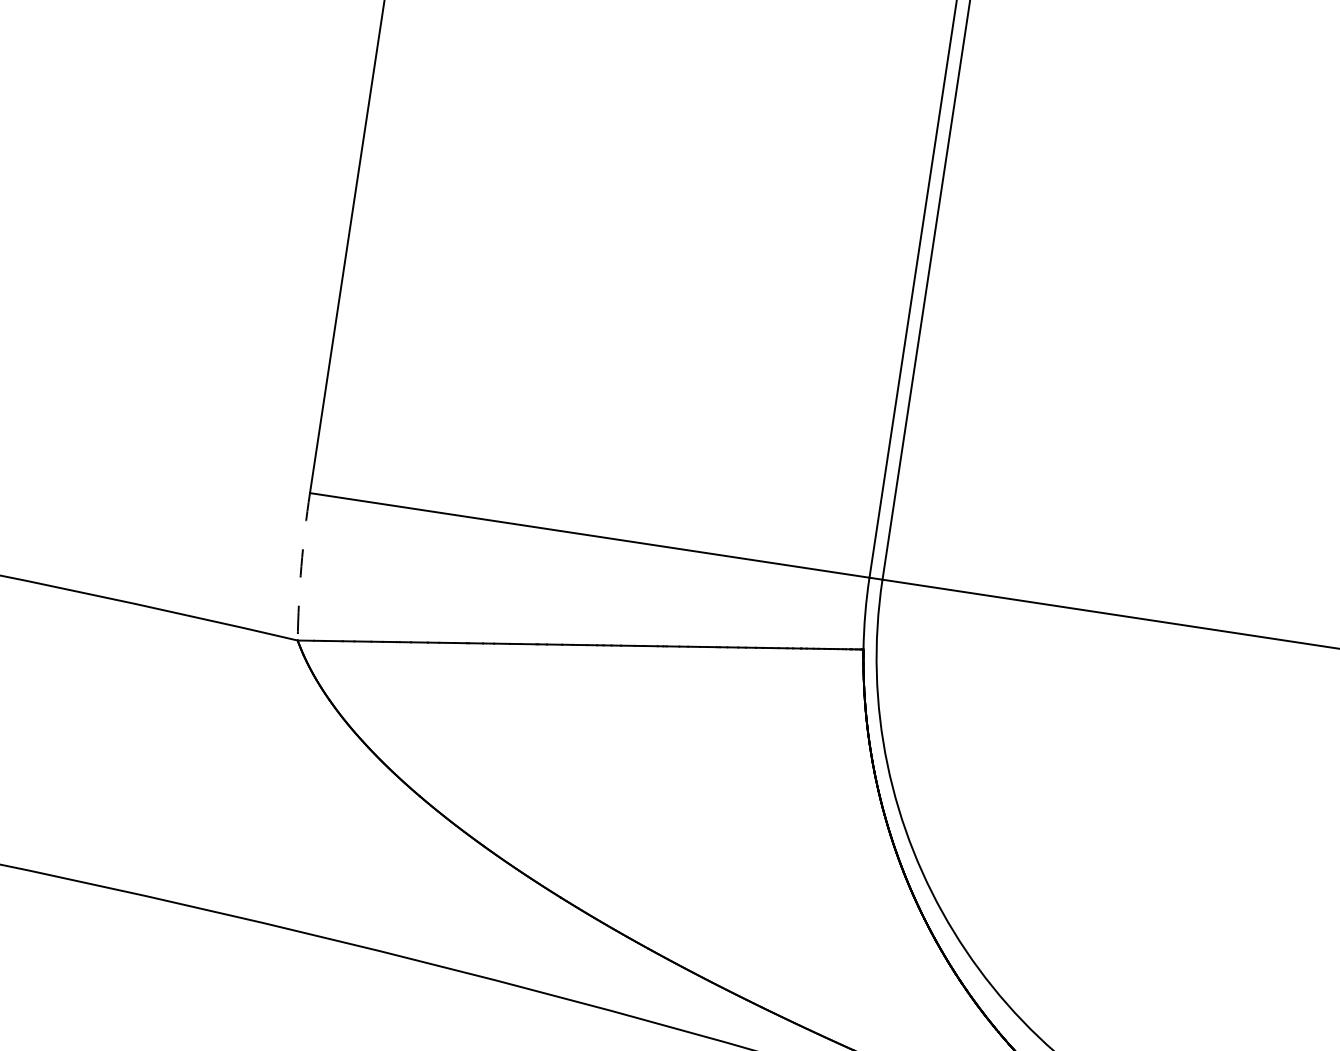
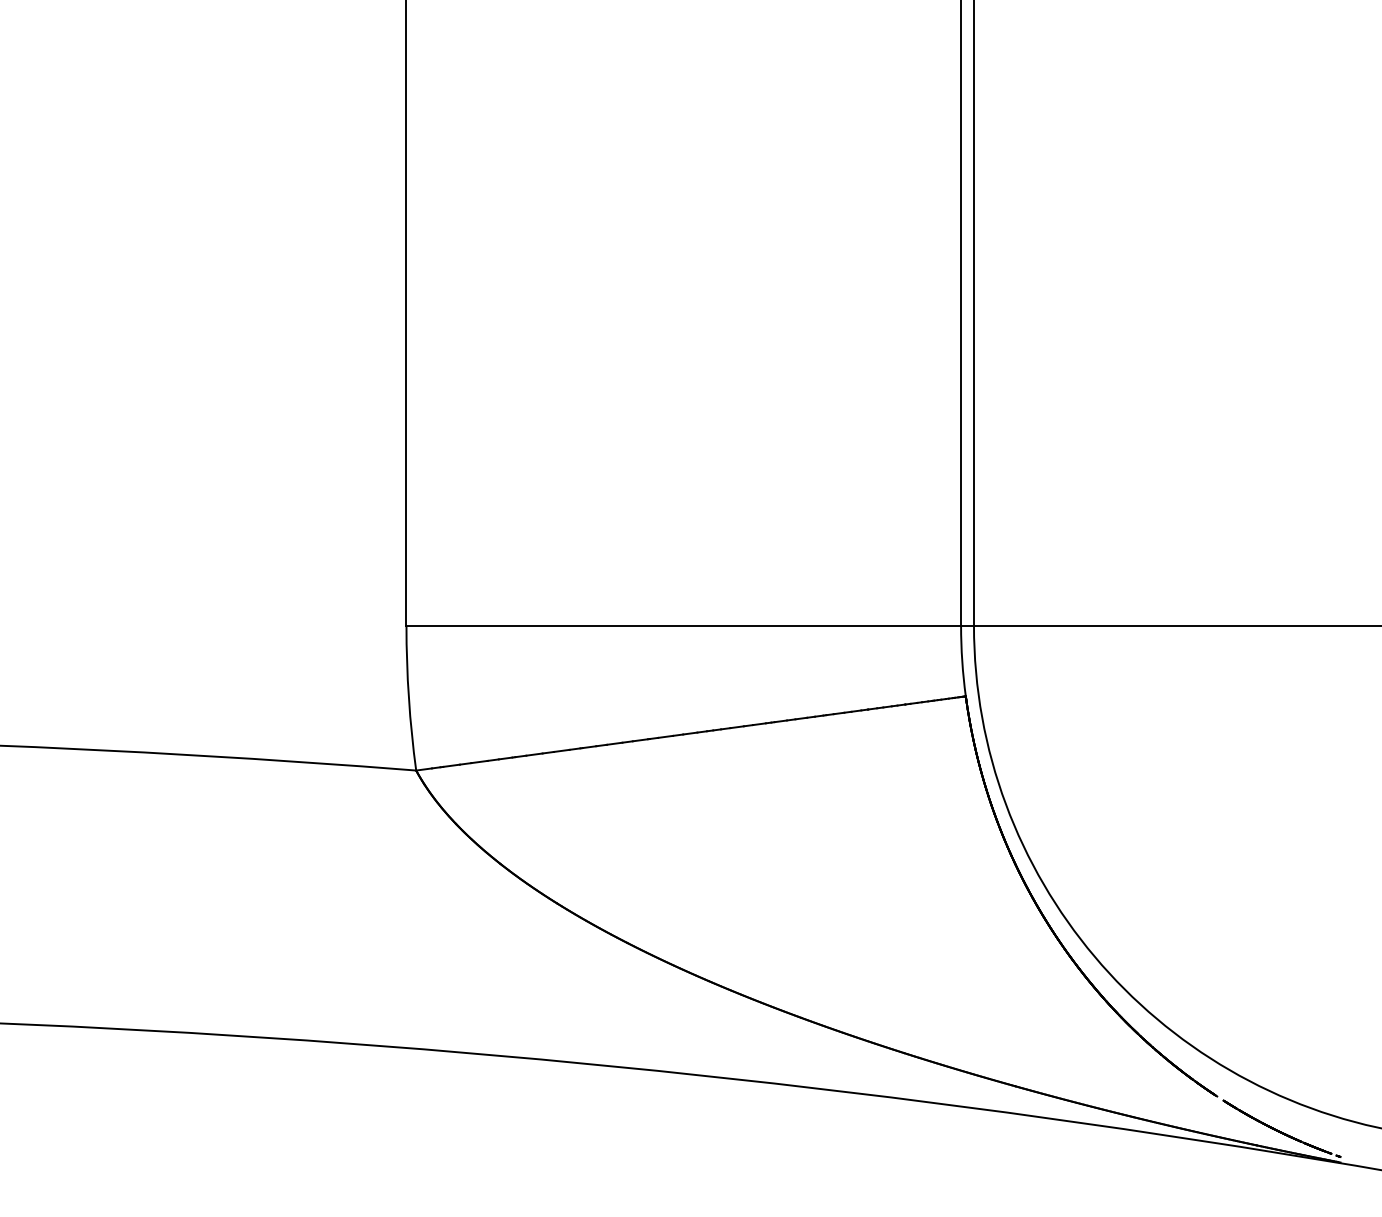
arc: (300, 566) -> (408, 698), dashed -> solid

